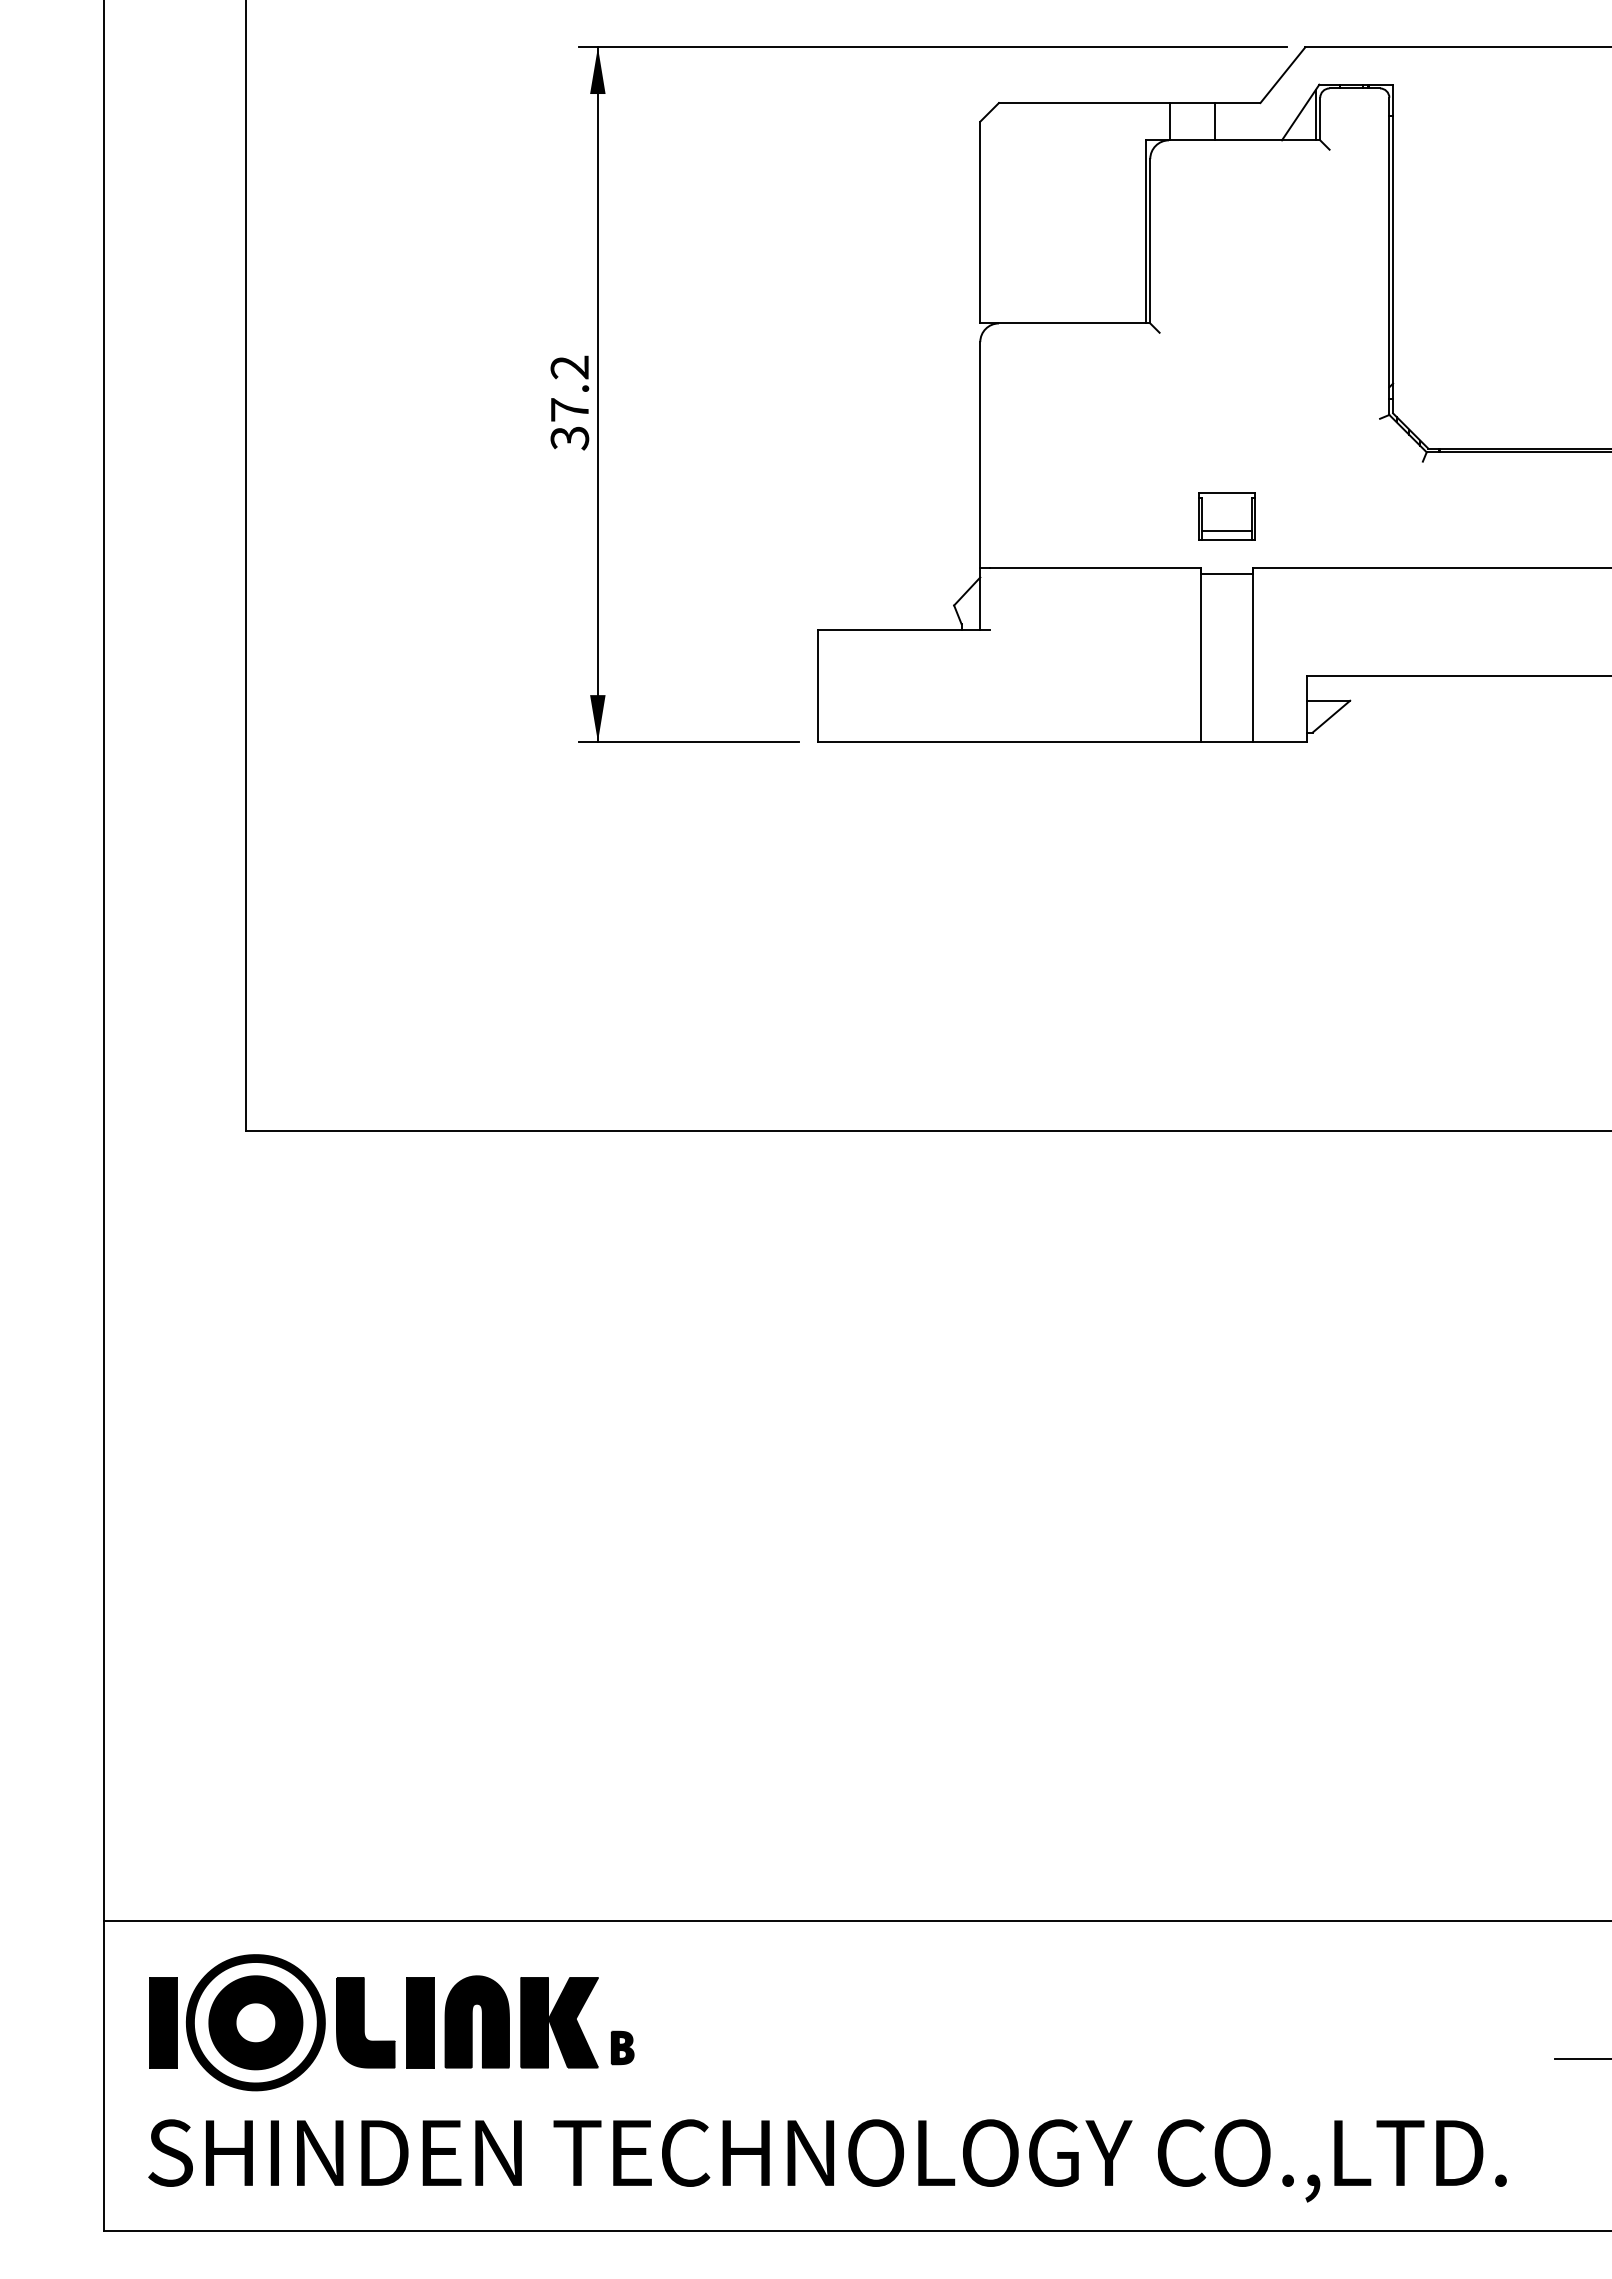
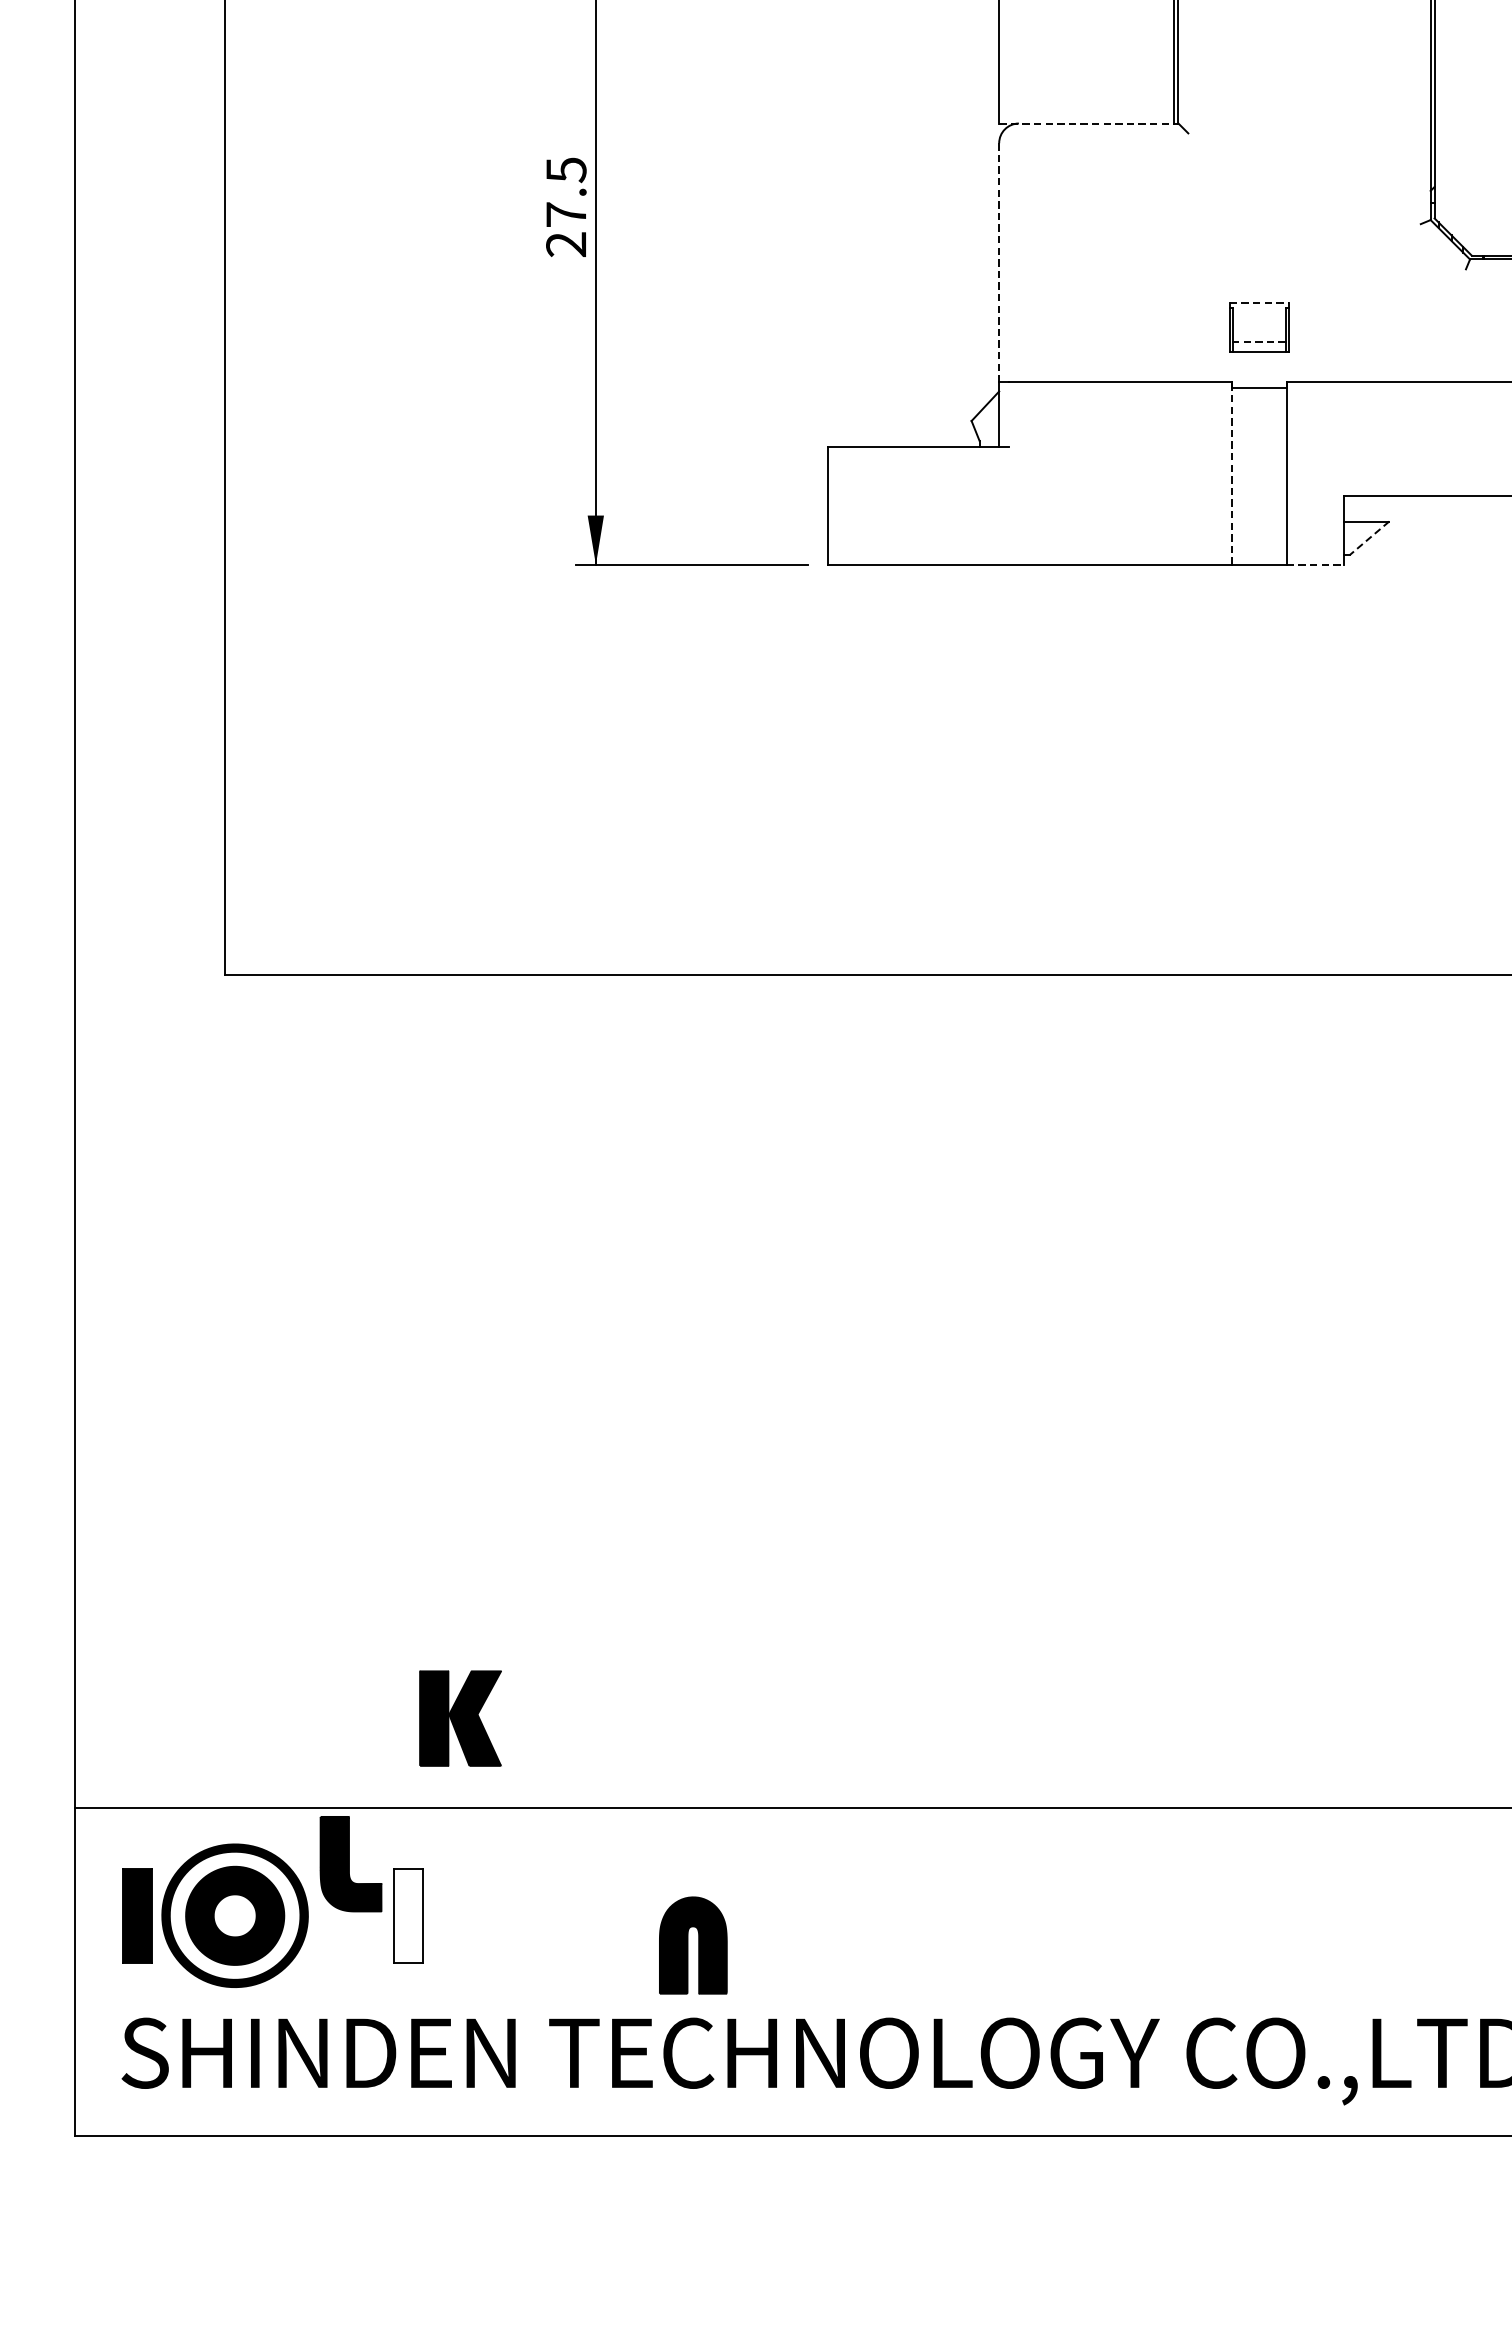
line: (1062, 323) -> (1085, 123), solid -> dashed
text: (569, 402) -> (565, 206), 37.2 -> 27.5
line: (980, 455) -> (999, 262), solid -> dashed
line: (1227, 493) -> (1259, 302), solid -> dashed
line: (1226, 530) -> (1258, 341), solid -> dashed
line: (1200, 655) -> (1231, 473), solid -> dashed
line: (1331, 716) -> (1369, 538), solid -> dashed
line: (1280, 741) -> (1315, 564), solid -> dashed
part: (476, 2021) -> (692, 1945), moved
part: (365, 2022) -> (350, 1863), moved
fill: (419, 2022) -> (407, 1915), removed
part: (559, 2022) -> (460, 1718), moved
part: (622, 2047) -> (621, 1941), removed

